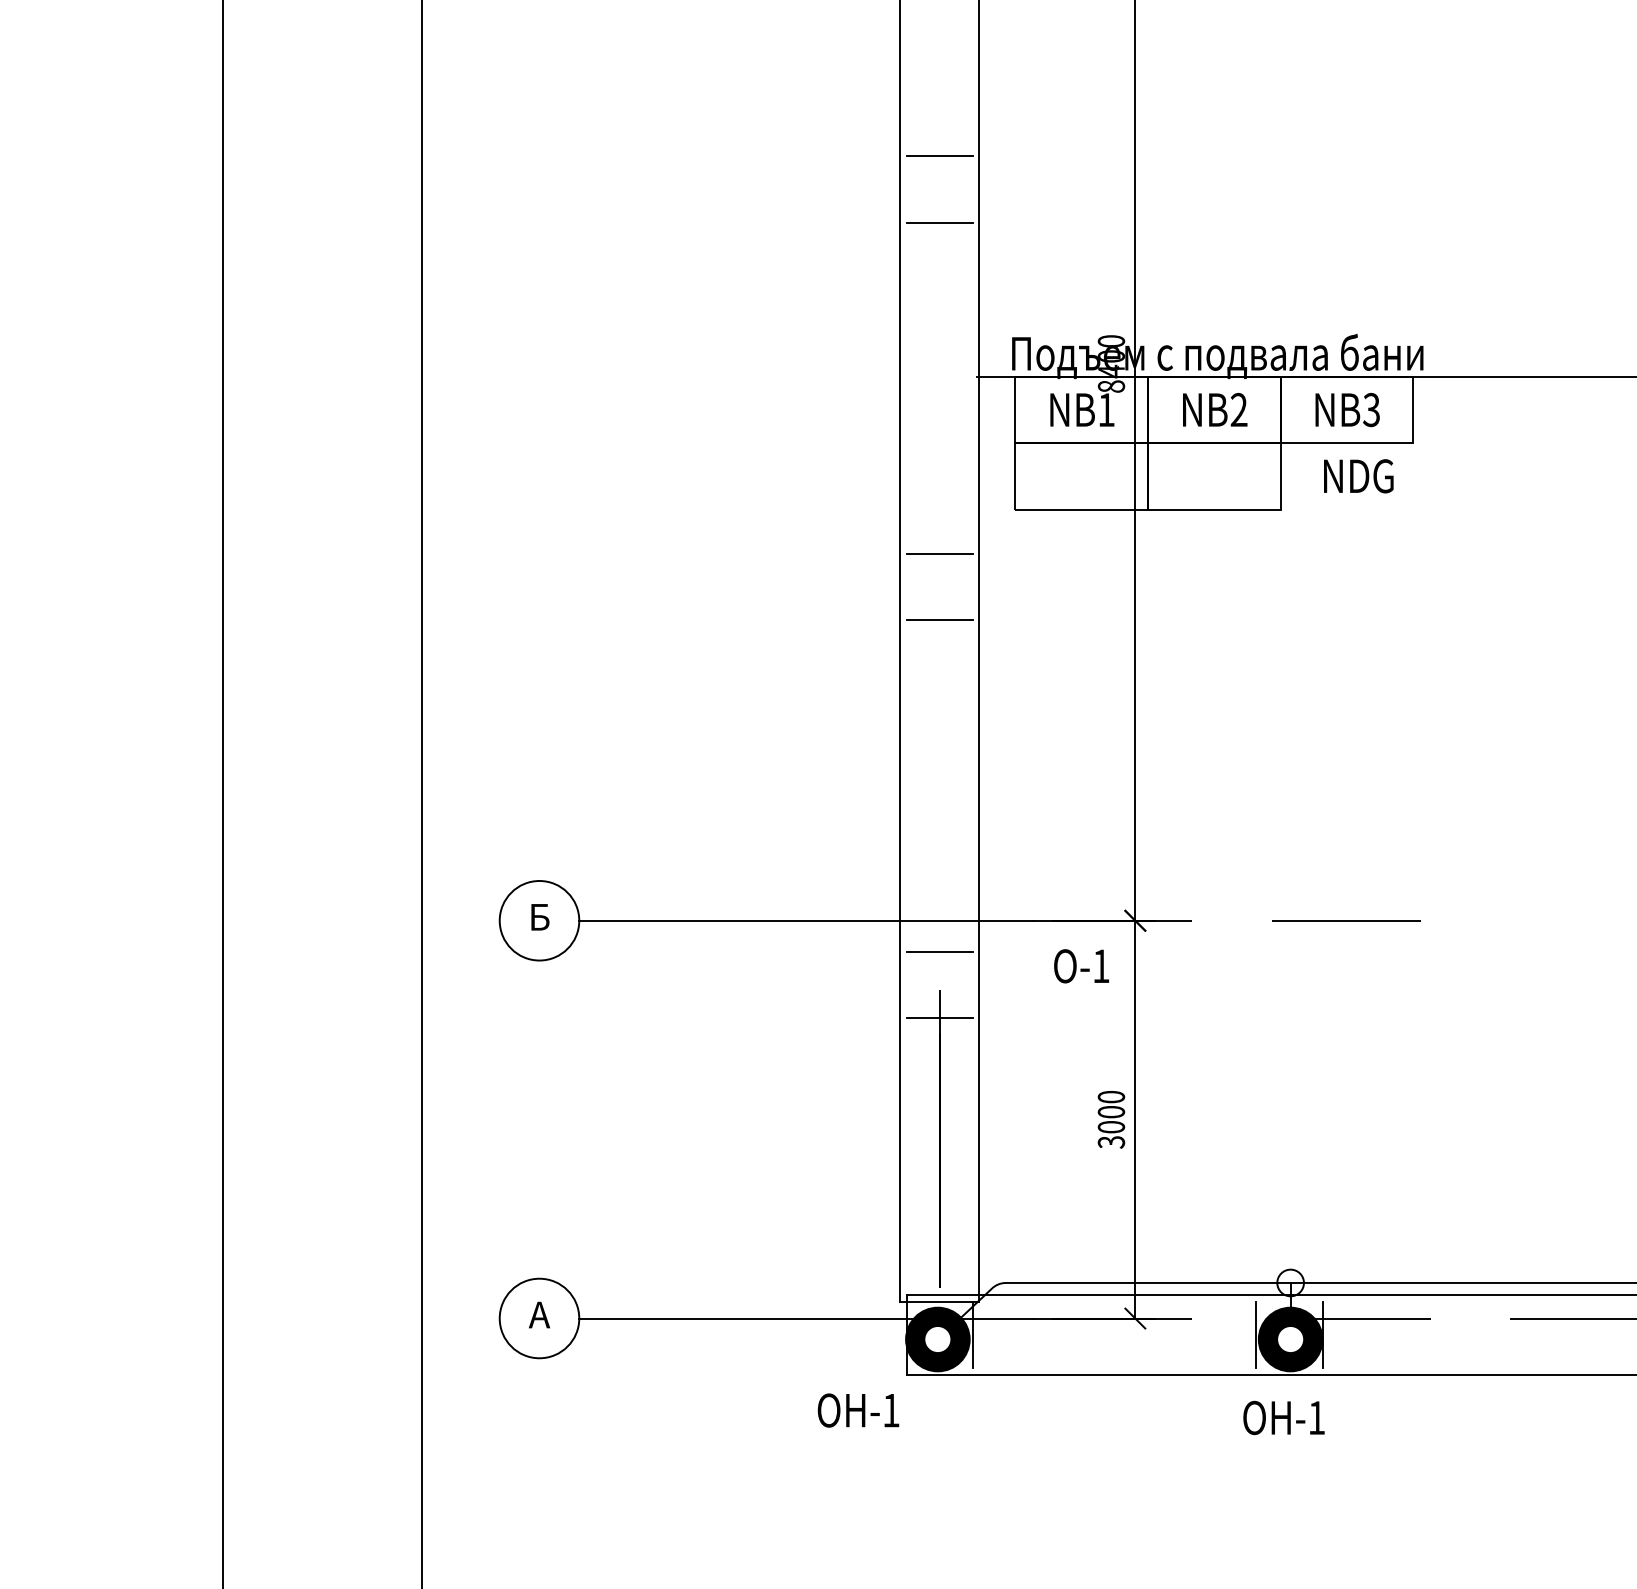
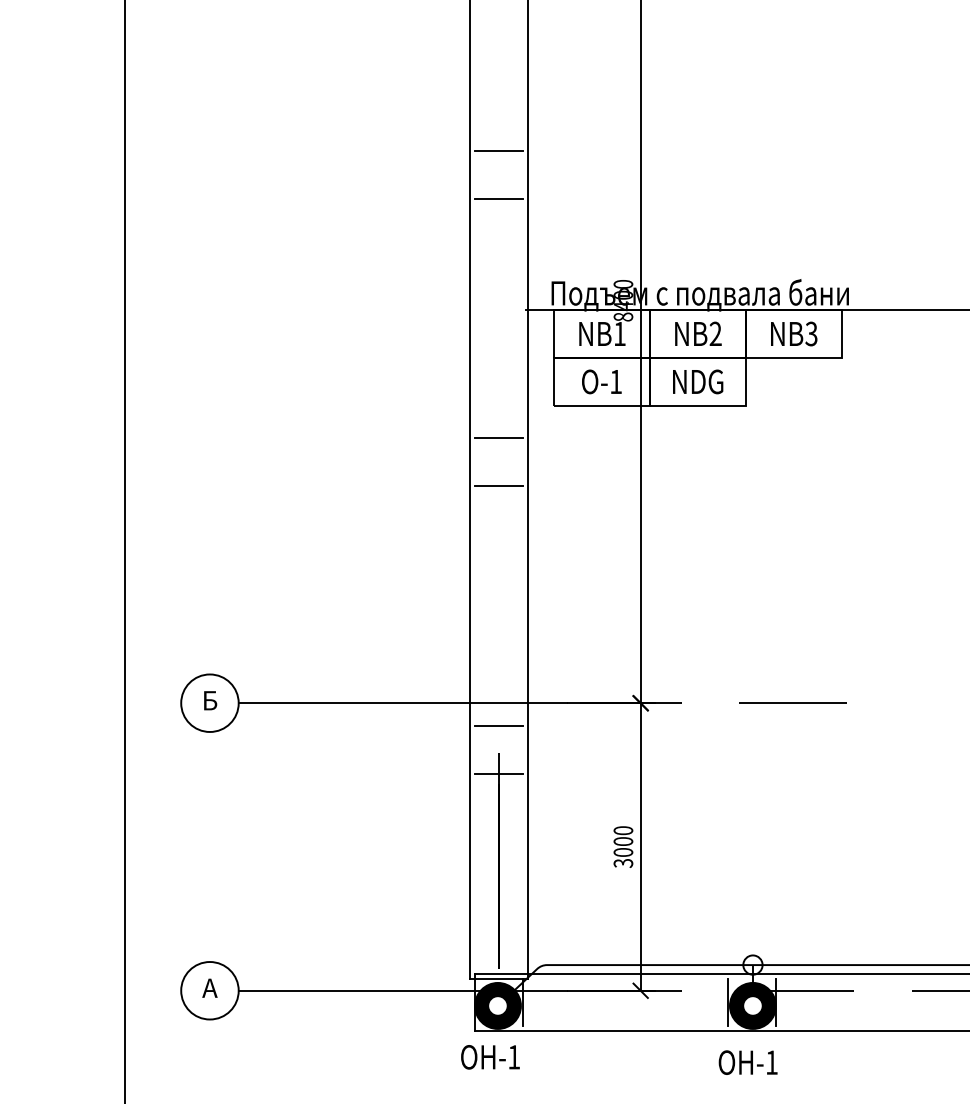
text: (1358, 476) -> (697, 382), moved
text: (1081, 966) -> (601, 382), moved
text: (858, 1410) -> (490, 1057), moved

